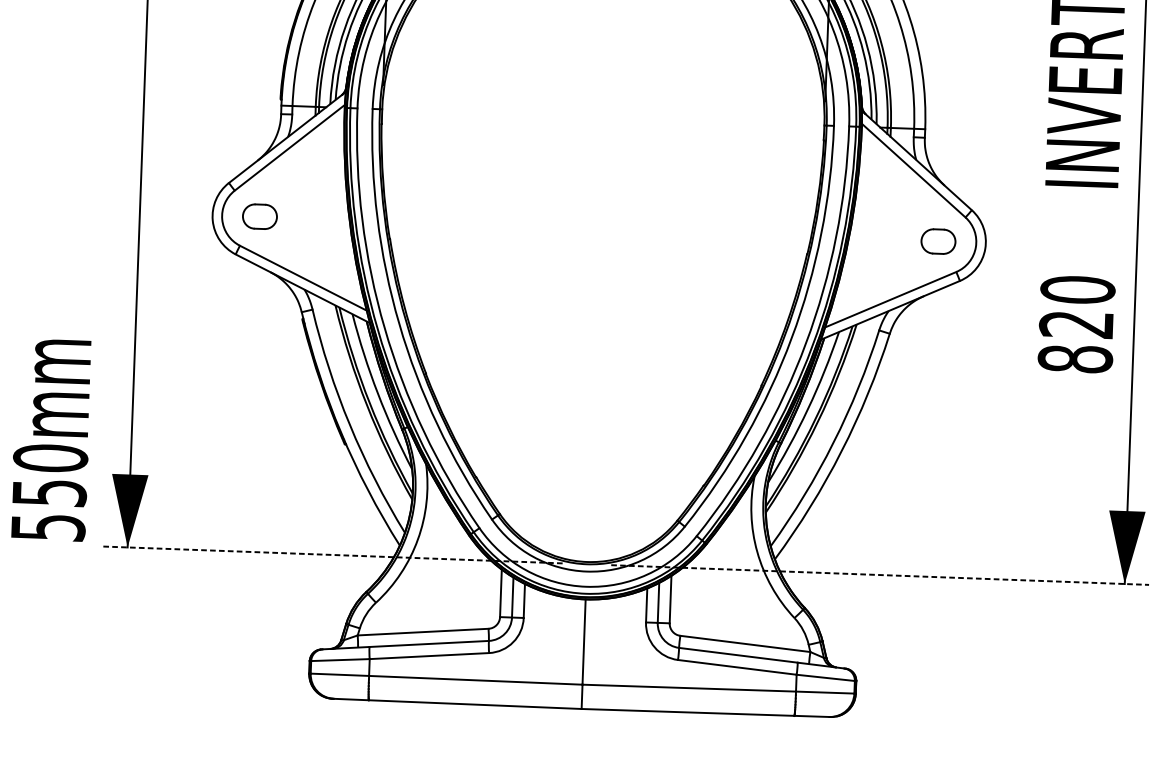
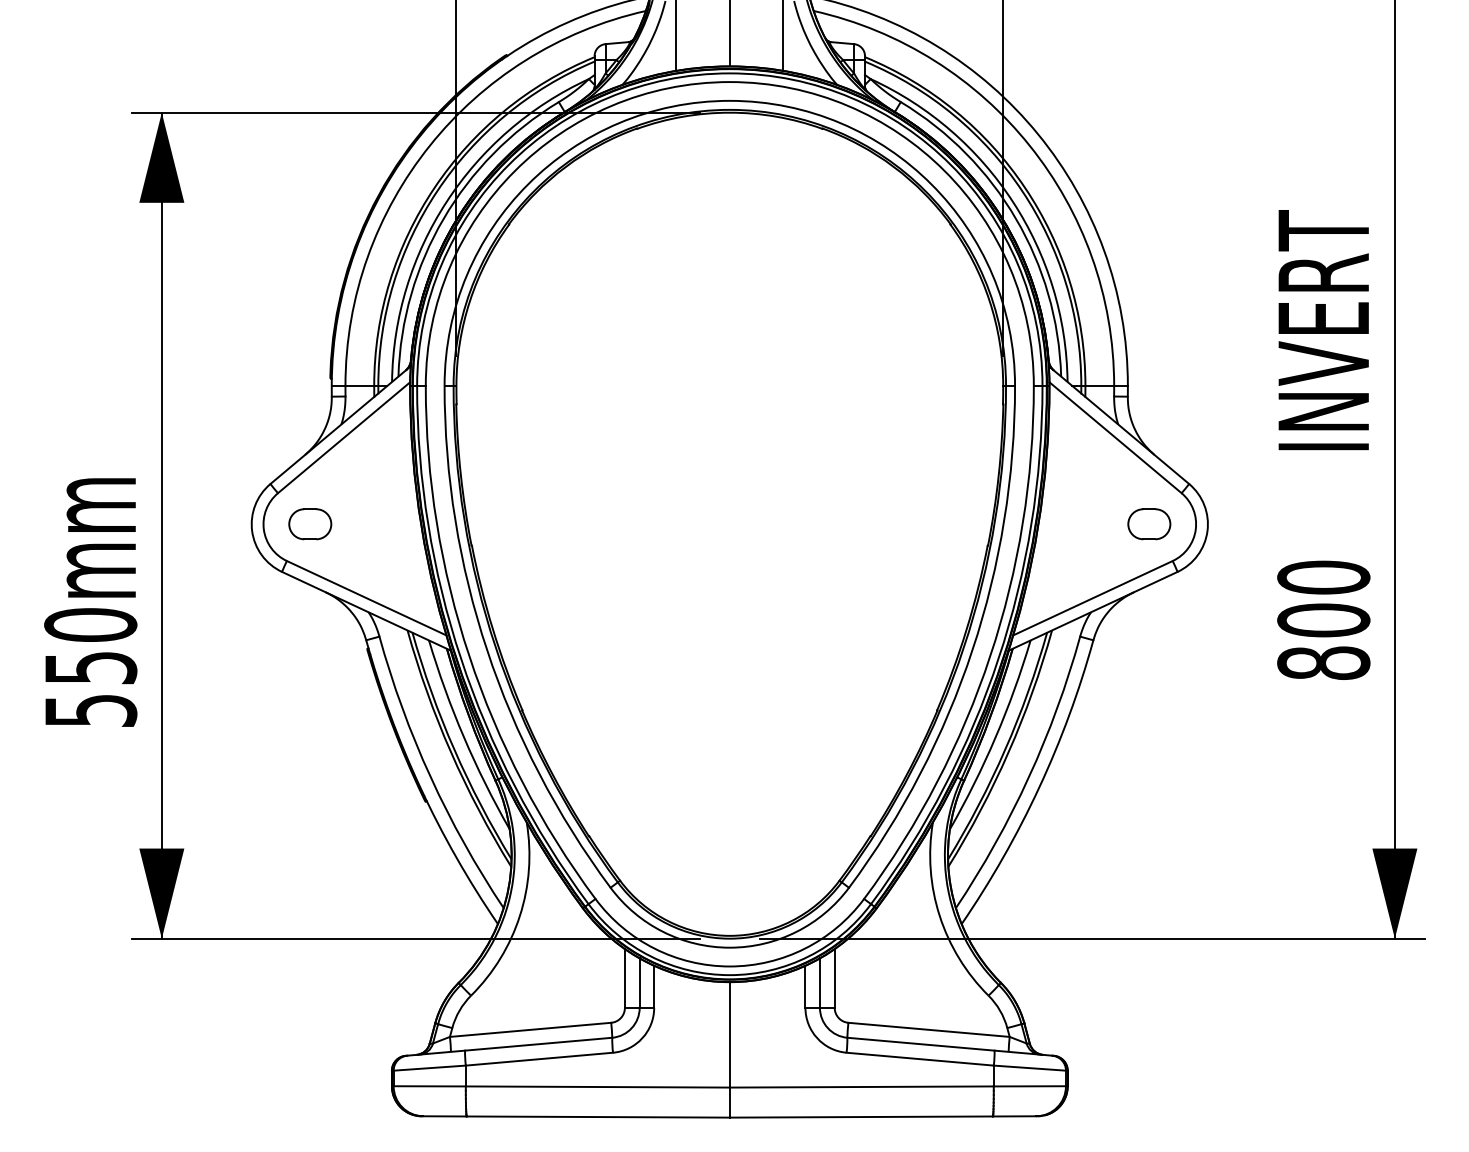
text: (1076, 324) -> (1323, 620), 820 -> 800
text: (51, 440) -> (90, 602), moved
line: (332, 554) -> (415, 938), dashed -> solid
line: (880, 574) -> (1092, 938), dashed -> solid

